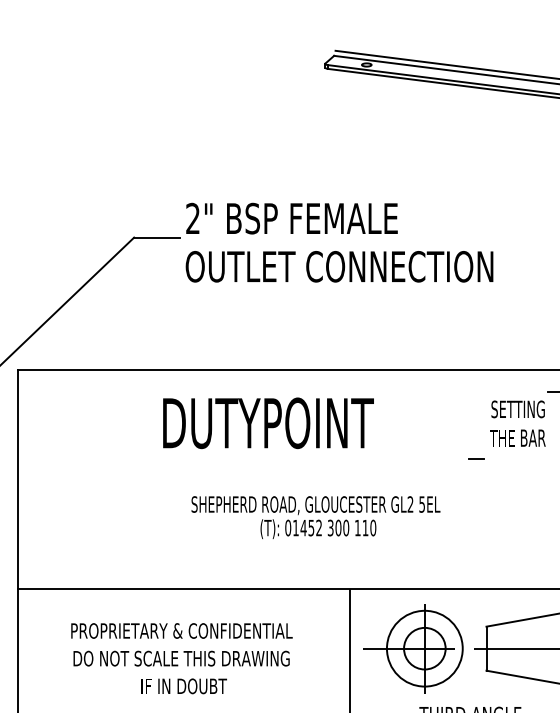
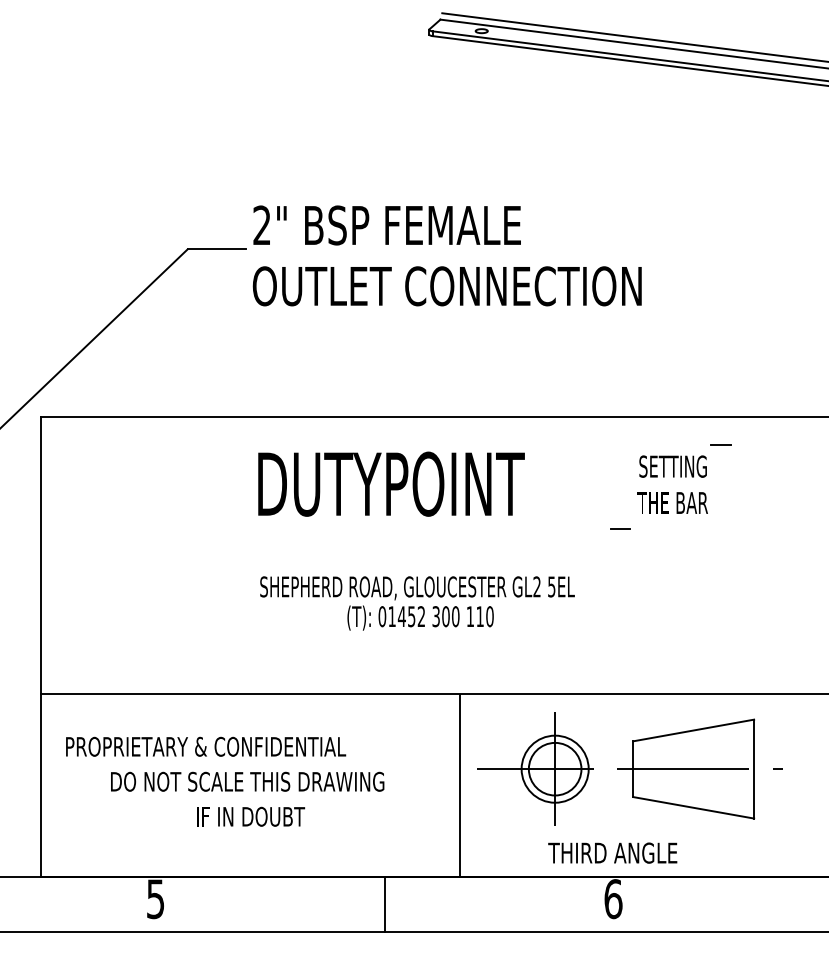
text: (268, 422) -> (391, 483), moved
text: (182, 630) -> (206, 746), moved
circle: (425, 648) -> (555, 769), size x0.7

